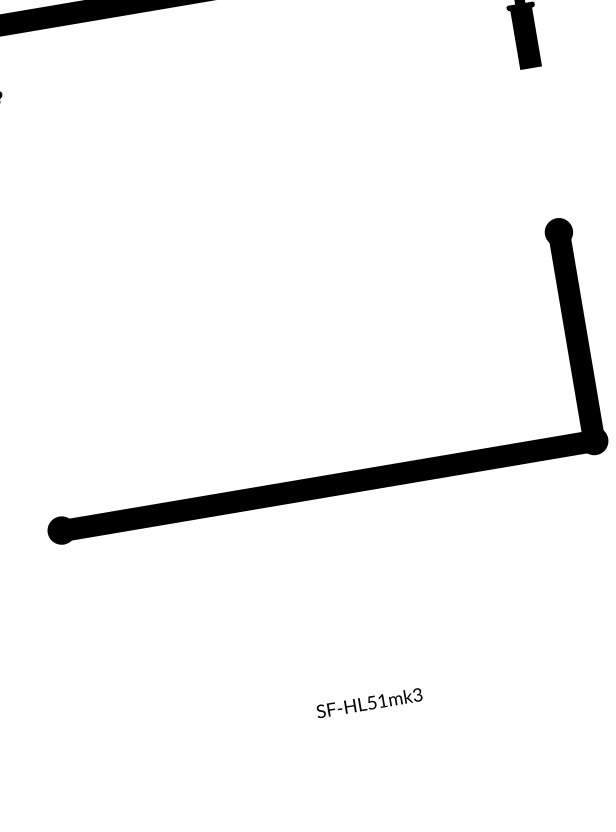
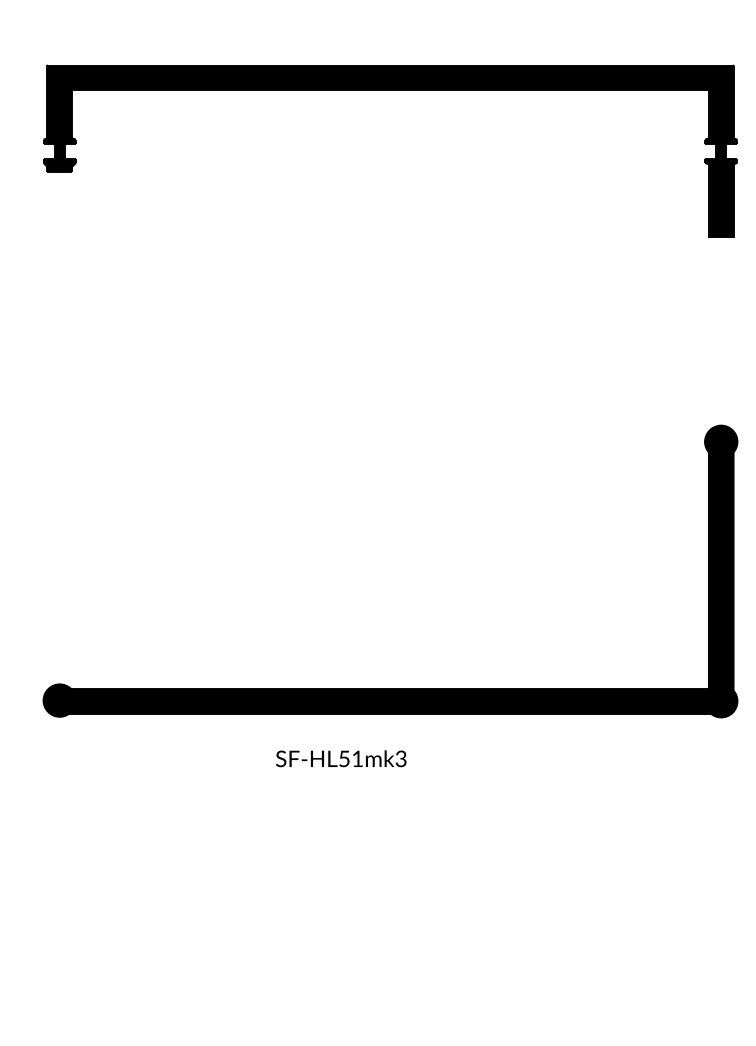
text: (369, 702) -> (341, 758), moved

